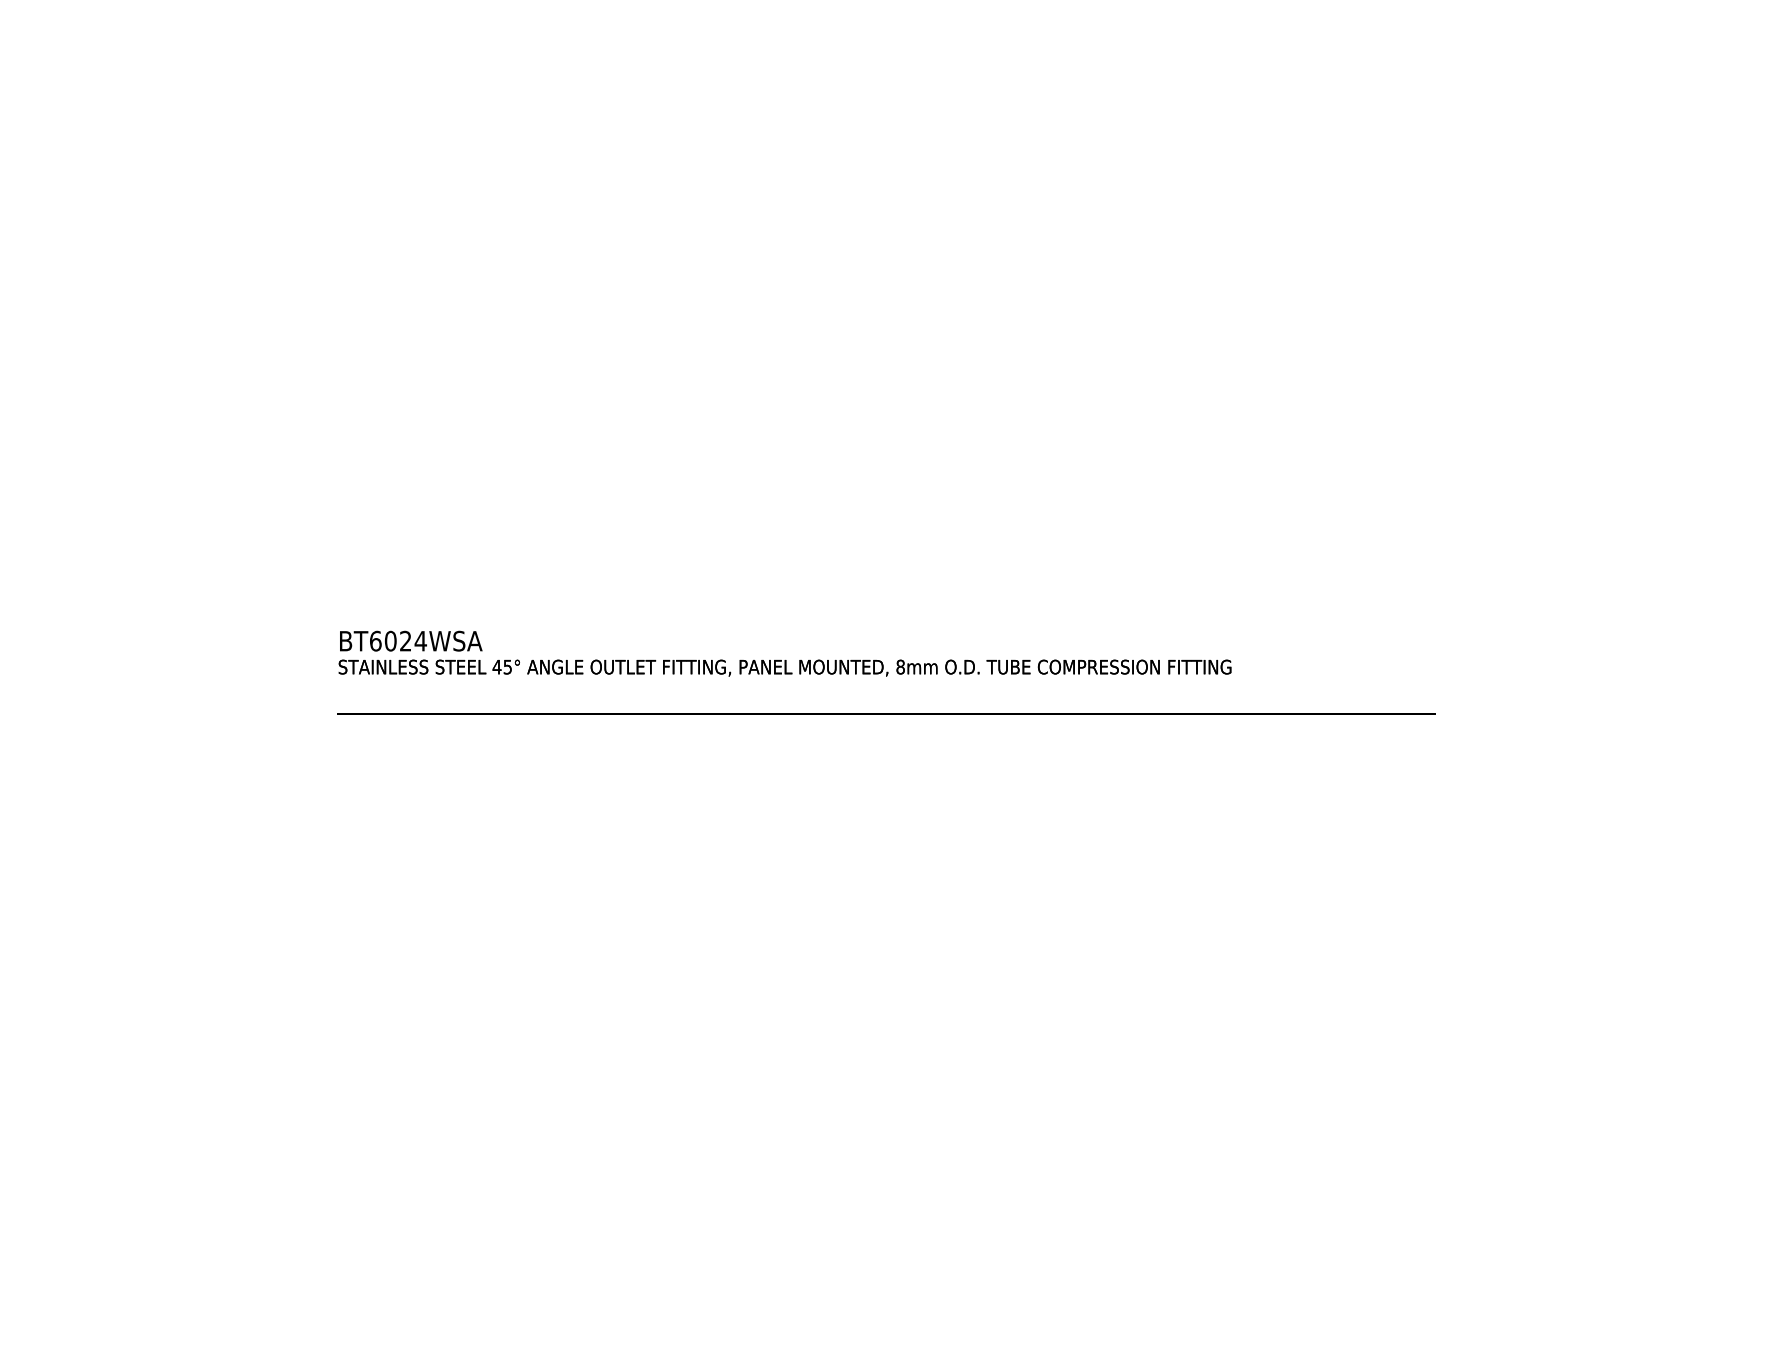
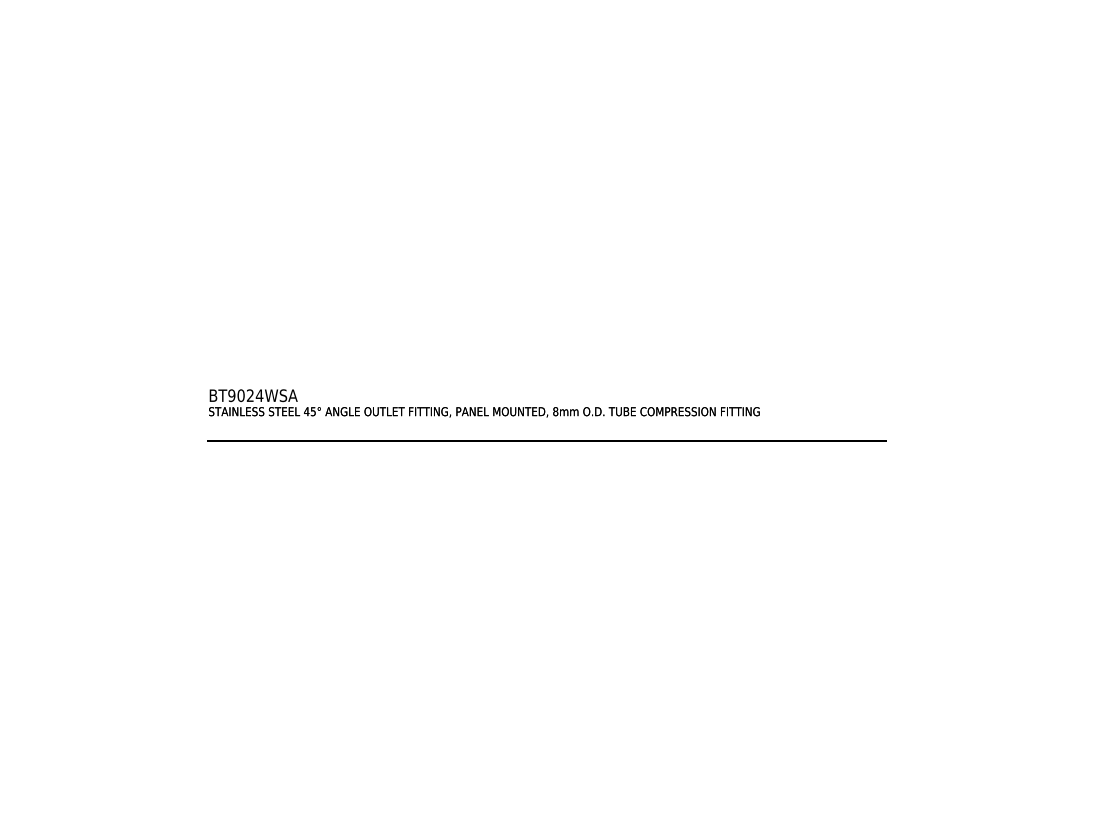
text: (375, 640) -> (231, 395), BT6024WSA -> BT9024WSA

